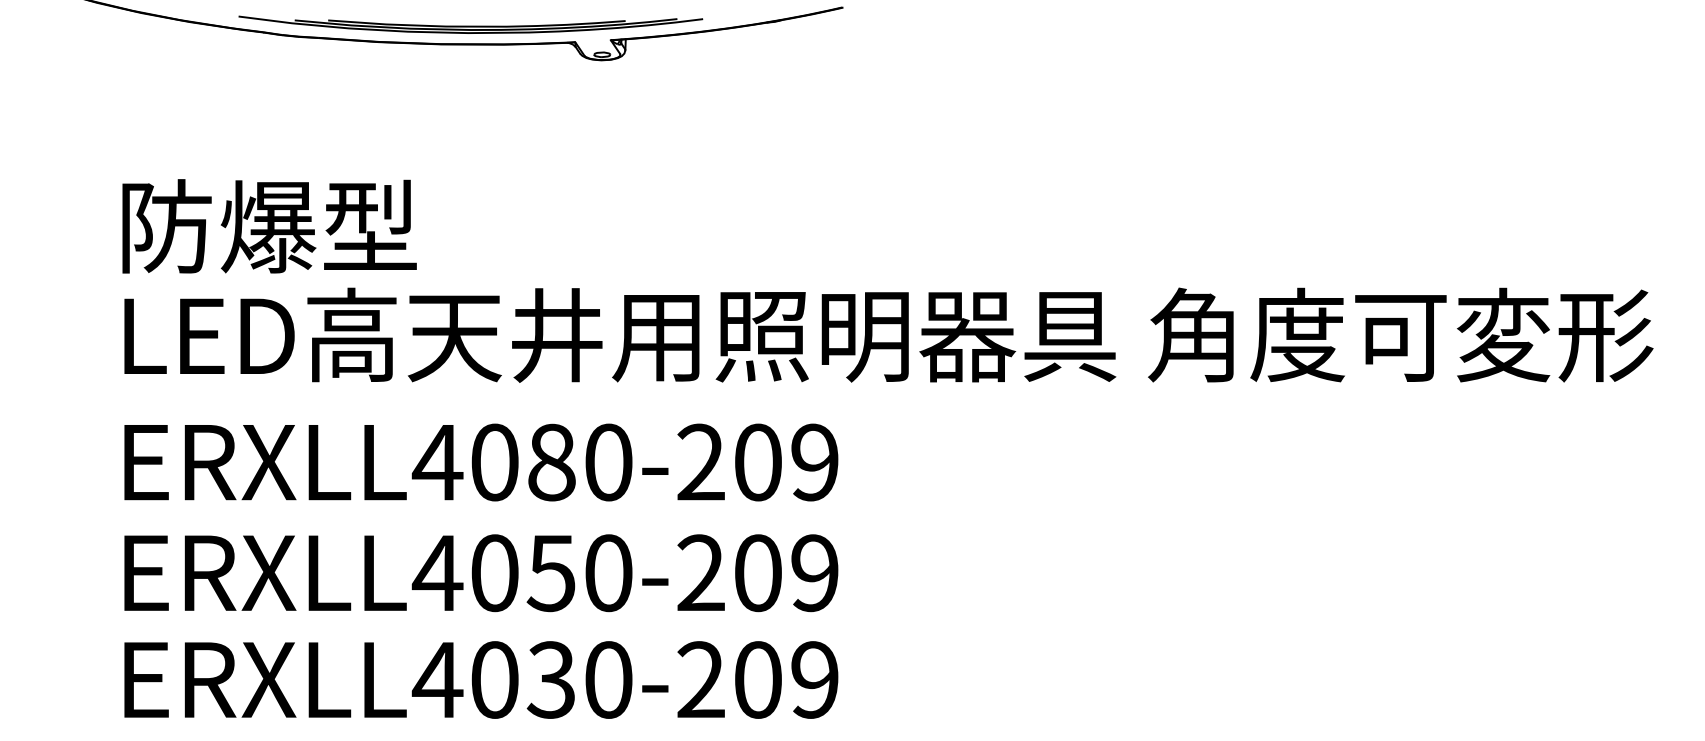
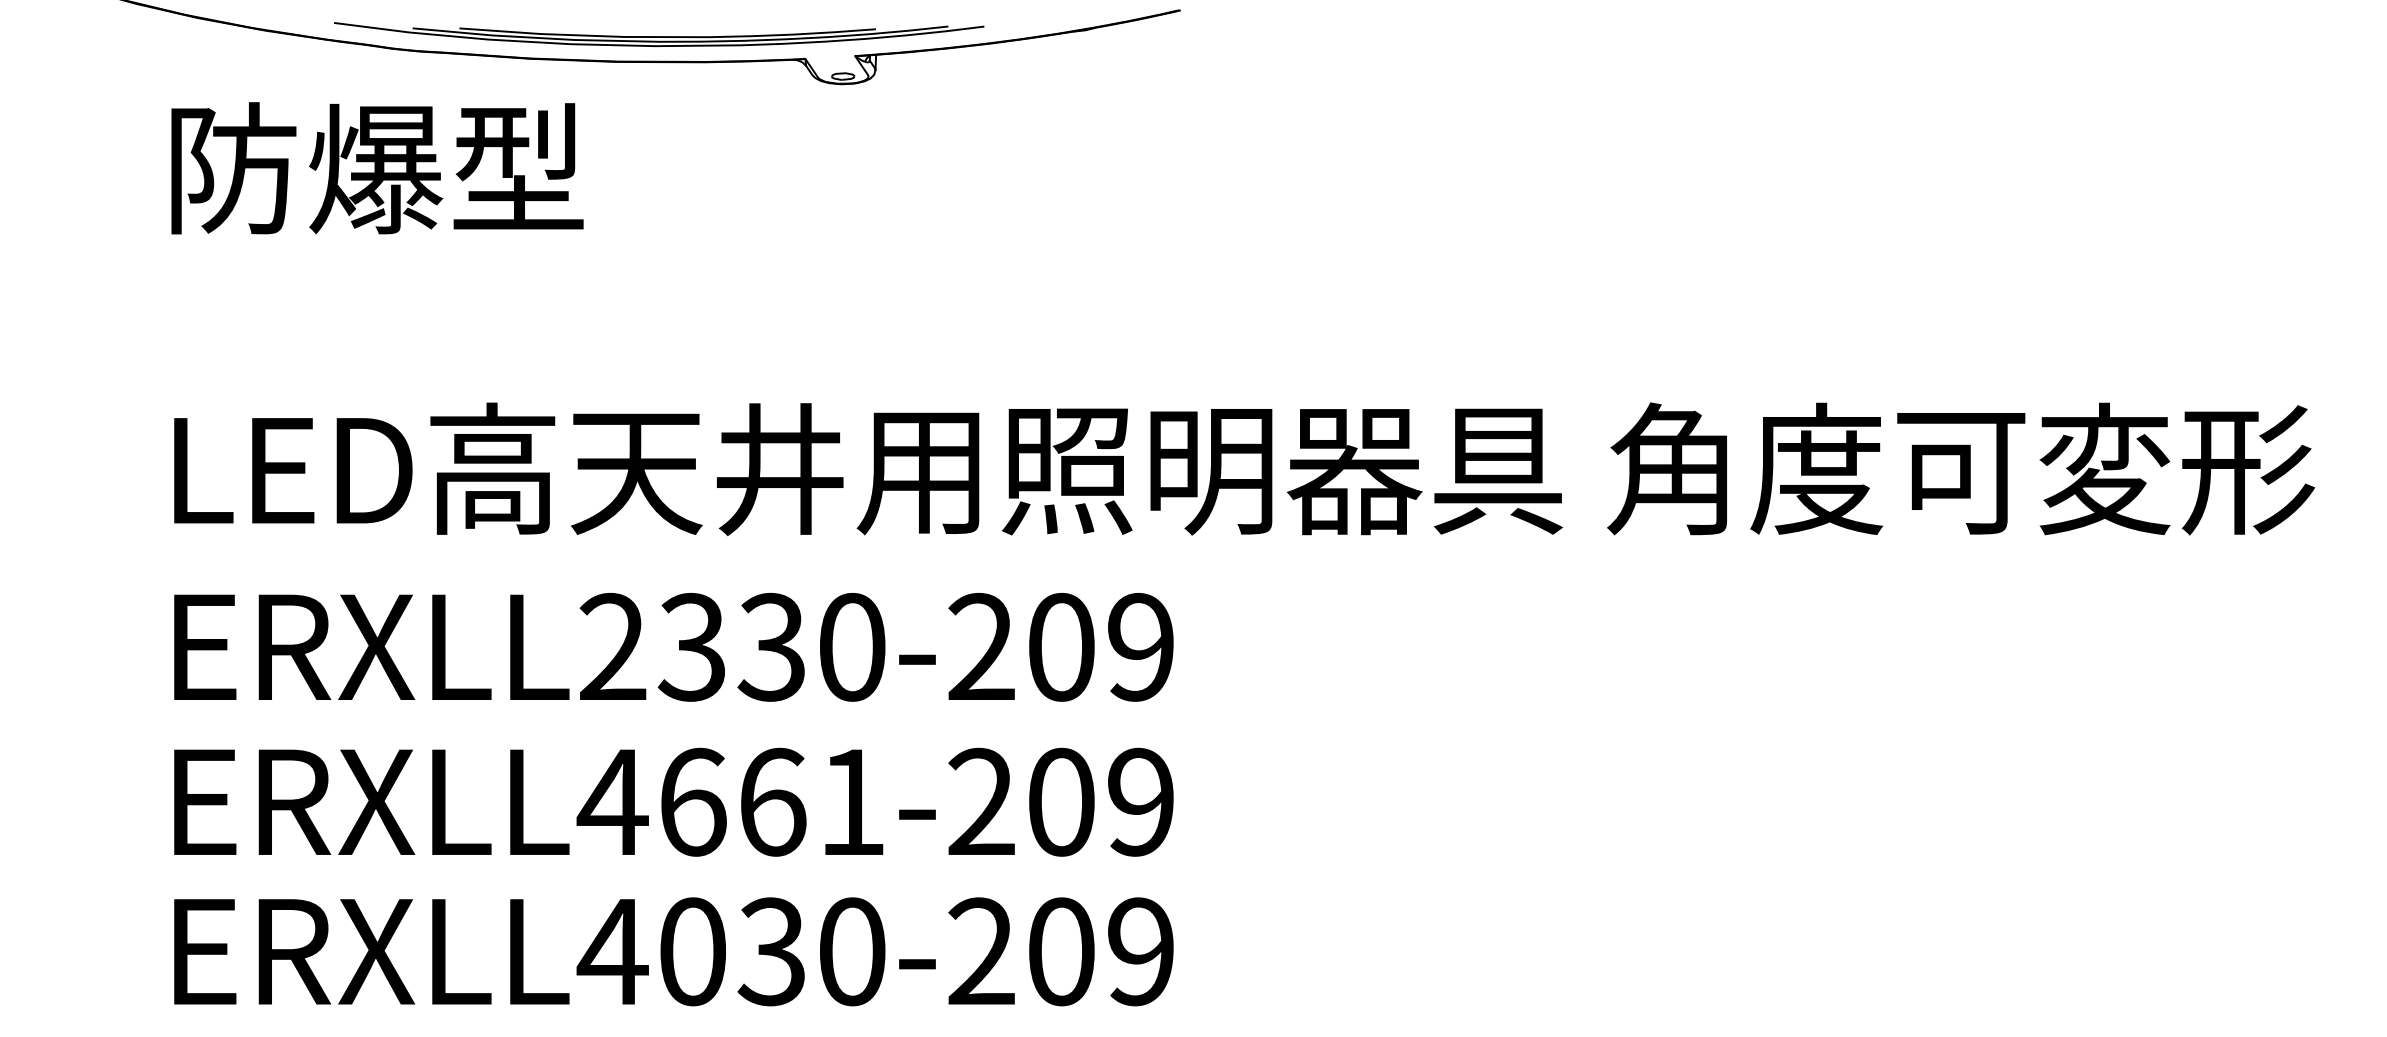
text: (269, 226) -> (377, 168), moved
text: (493, 462) -> (690, 647), ERXLL4080-209 -> ERXLL2330-209
text: (551, 573) -> (772, 802), ERXLL4050-209 -> ERXLL4661-209

